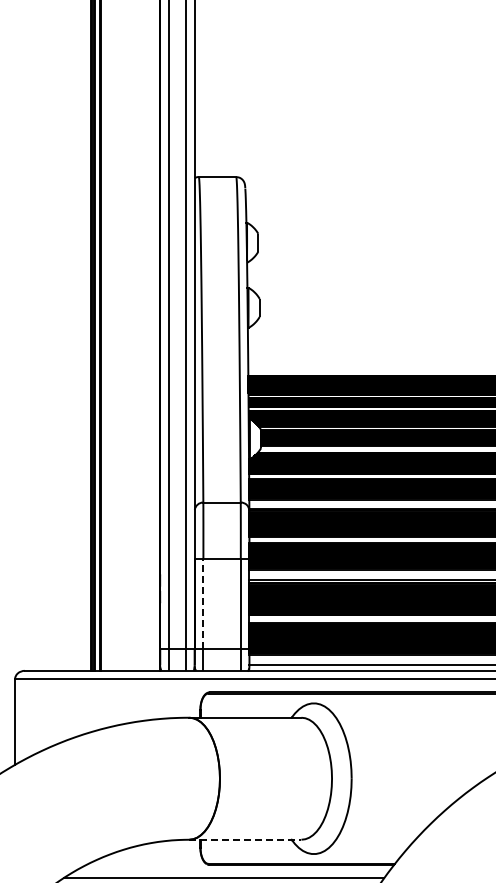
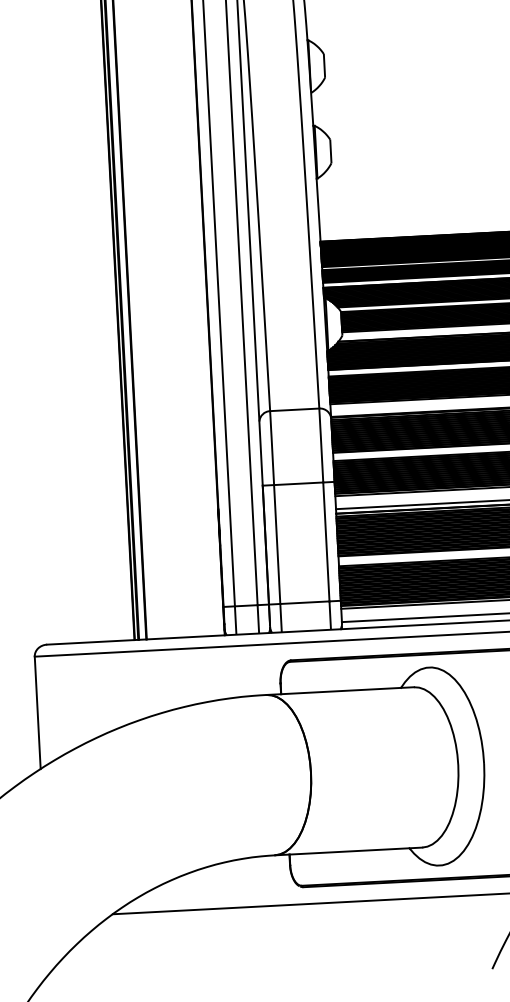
line: (203, 603) -> (277, 543), dashed -> solid
line: (245, 839) -> (348, 851), dashed -> solid

